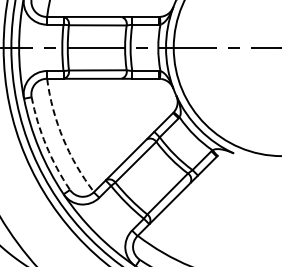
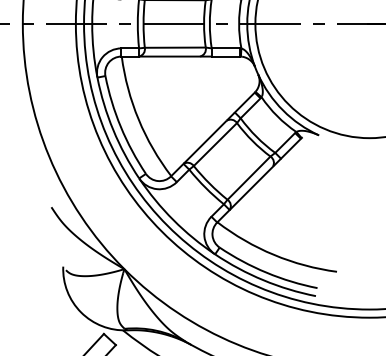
arc: (62, 138) -> (138, 119), dashed -> solid
arc: (45, 145) -> (120, 126), dashed -> solid

